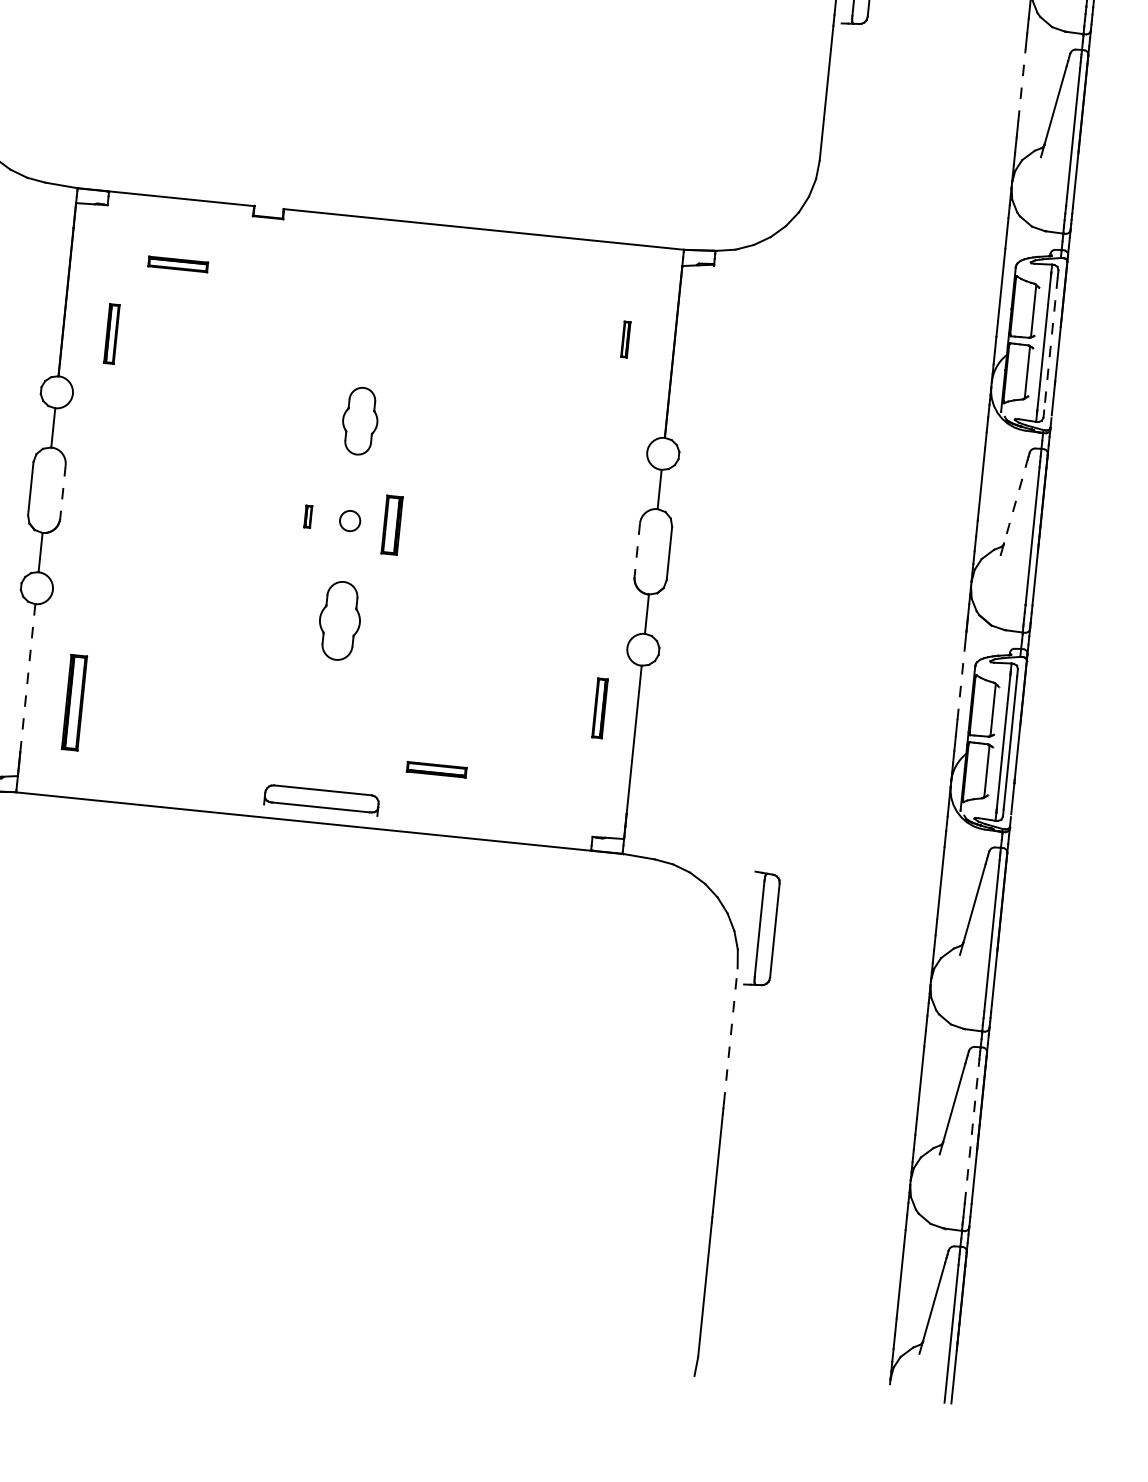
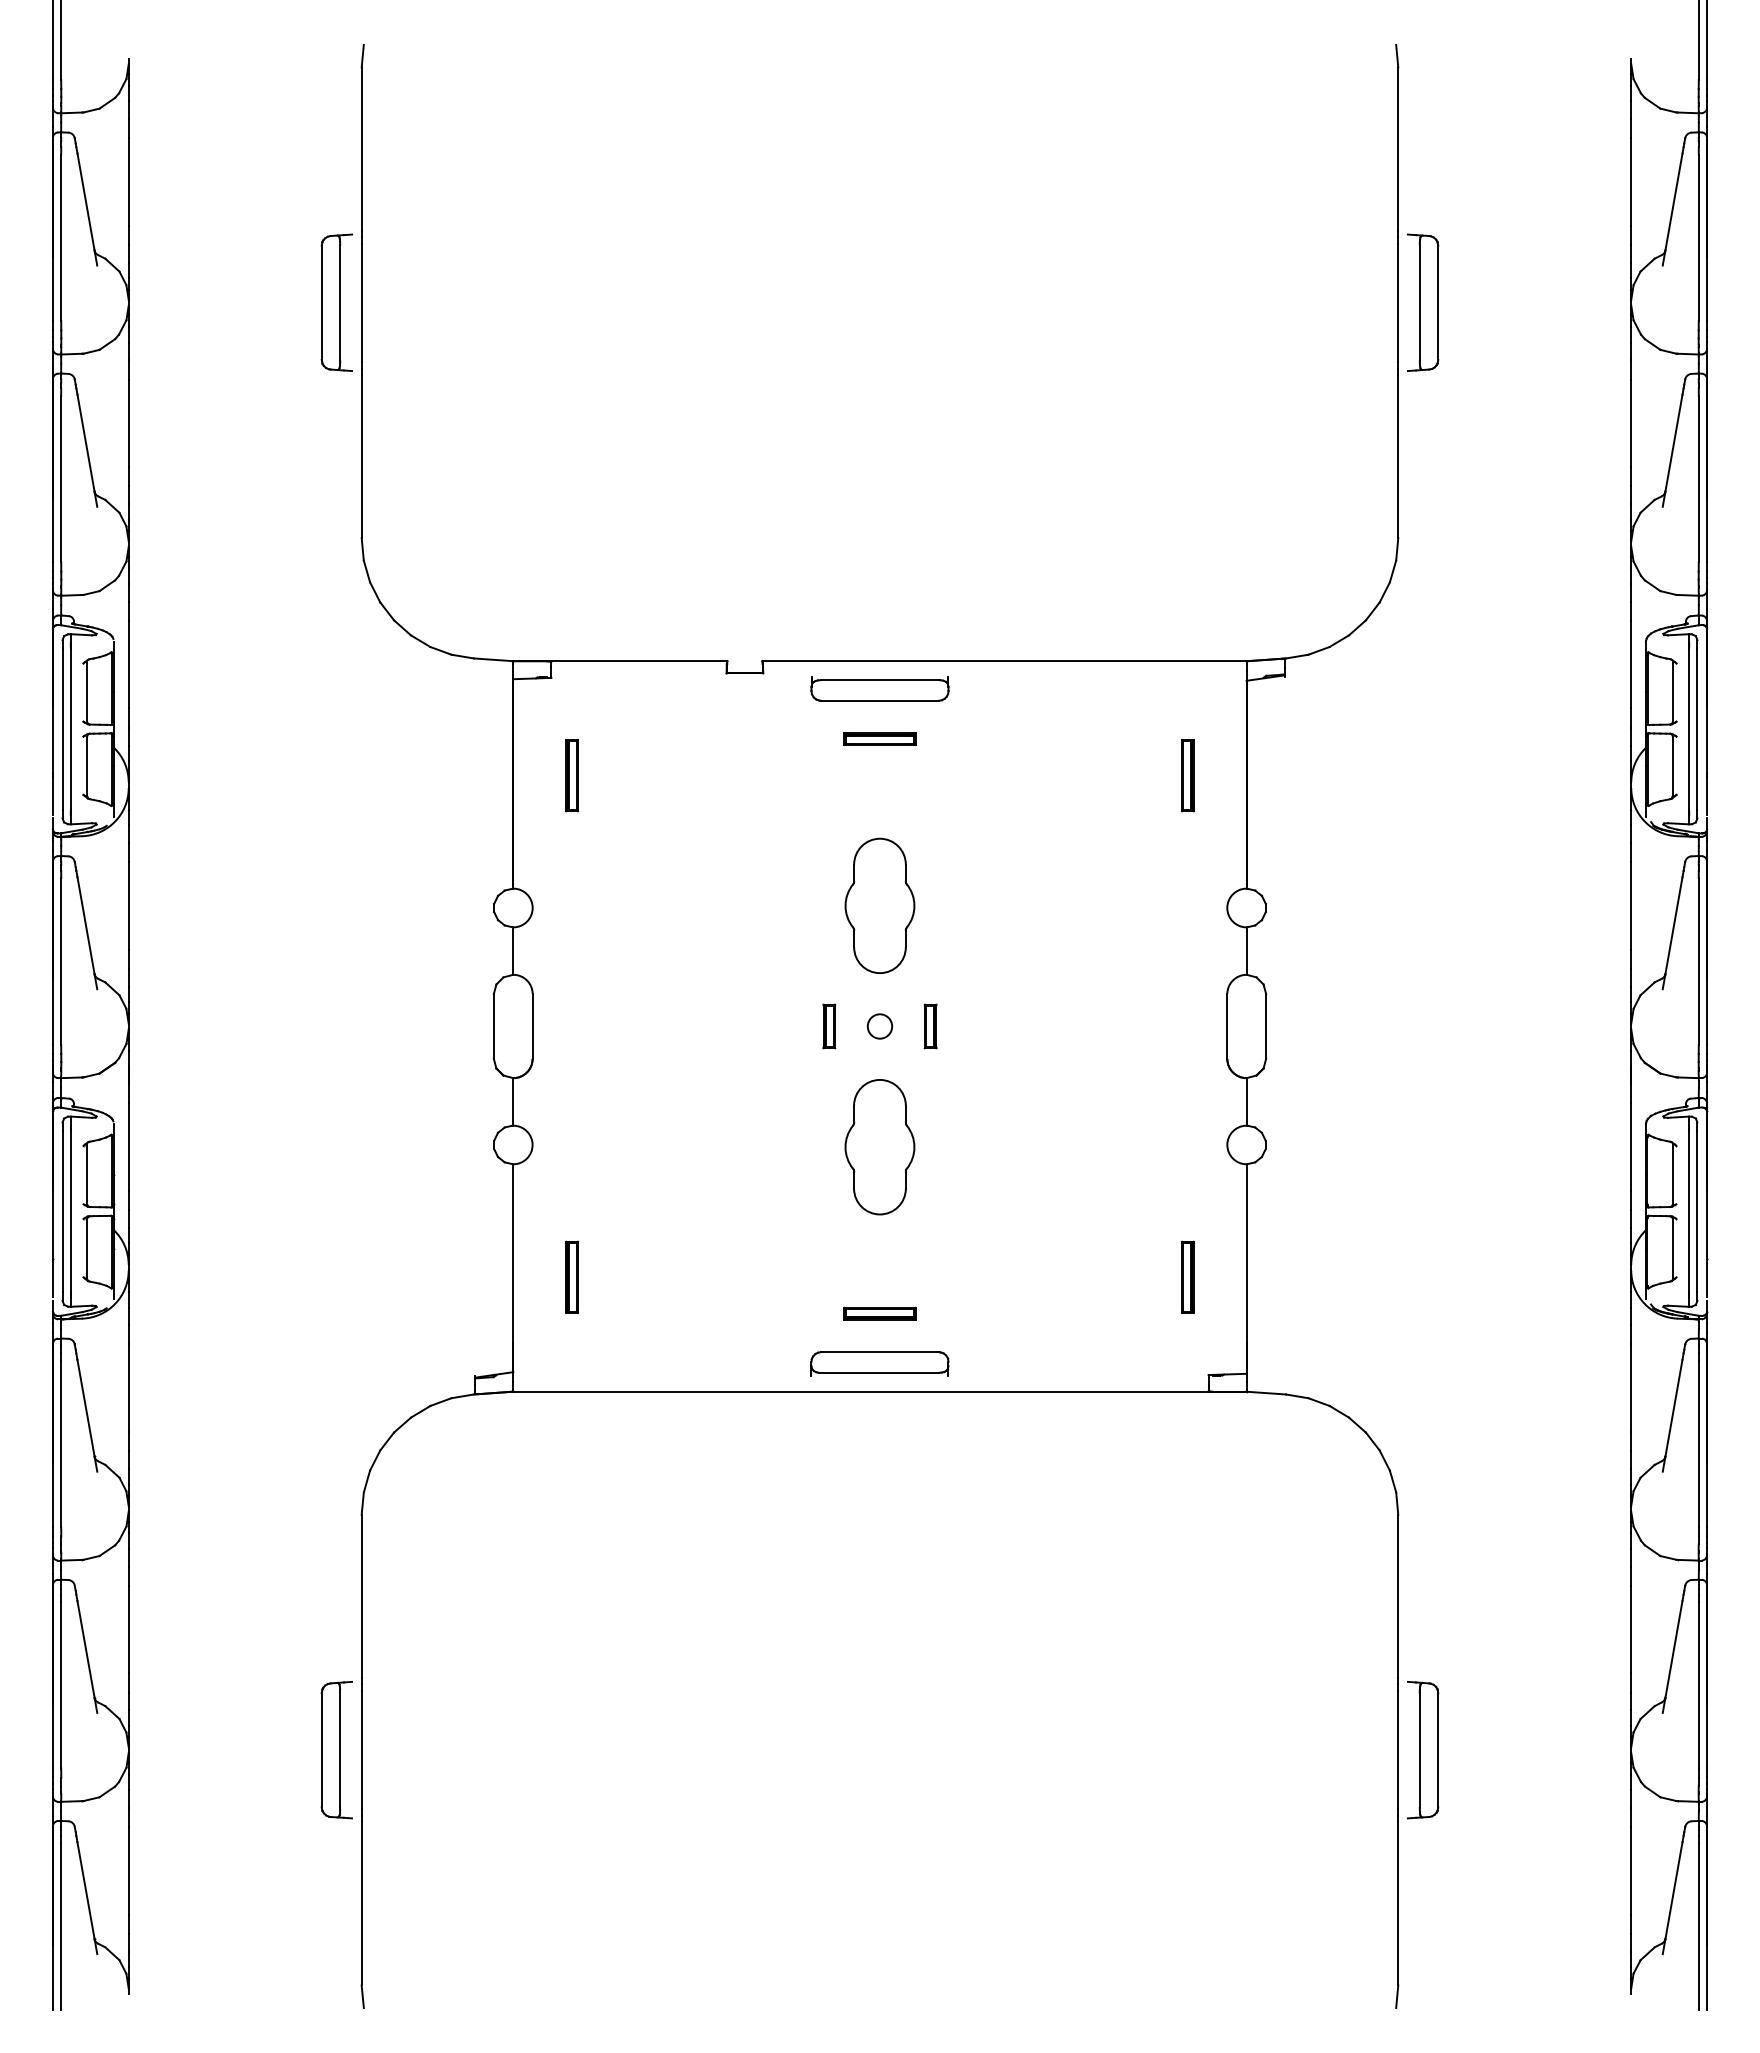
line: (1022, 85) -> (1631, 423), dashed -> solid
part: (378, 241) -> (879, 688), added
part: (177, 264) -> (879, 739), moved
part: (111, 333) -> (571, 775), moved
part: (625, 339) -> (1187, 775), size x1.67
line: (1051, 344) -> (1697, 729), dashed -> solid
part: (359, 420) -> (879, 905), size x1.67
line: (62, 491) -> (532, 1026), dashed -> solid
line: (1013, 510) -> (1672, 933), dashed -> solid
part: (308, 516) -> (829, 1026), size x1.67
part: (391, 525) -> (930, 1026), size x0.62
line: (637, 550) -> (1227, 1026), dashed -> solid
part: (339, 621) -> (879, 1147), size x1.43
line: (28, 677) -> (513, 1253), dashed -> solid
line: (961, 684) -> (1631, 1147), dashed -> solid
part: (74, 701) -> (571, 1276), size x0.62
part: (599, 707) -> (1187, 1276), moved
part: (436, 769) -> (879, 1313), moved
part: (762, 929) -> (1423, 1750), moved
line: (730, 1035) -> (1398, 1596), dashed -> solid
line: (971, 1133) -> (1698, 1684), dashed -> solid

